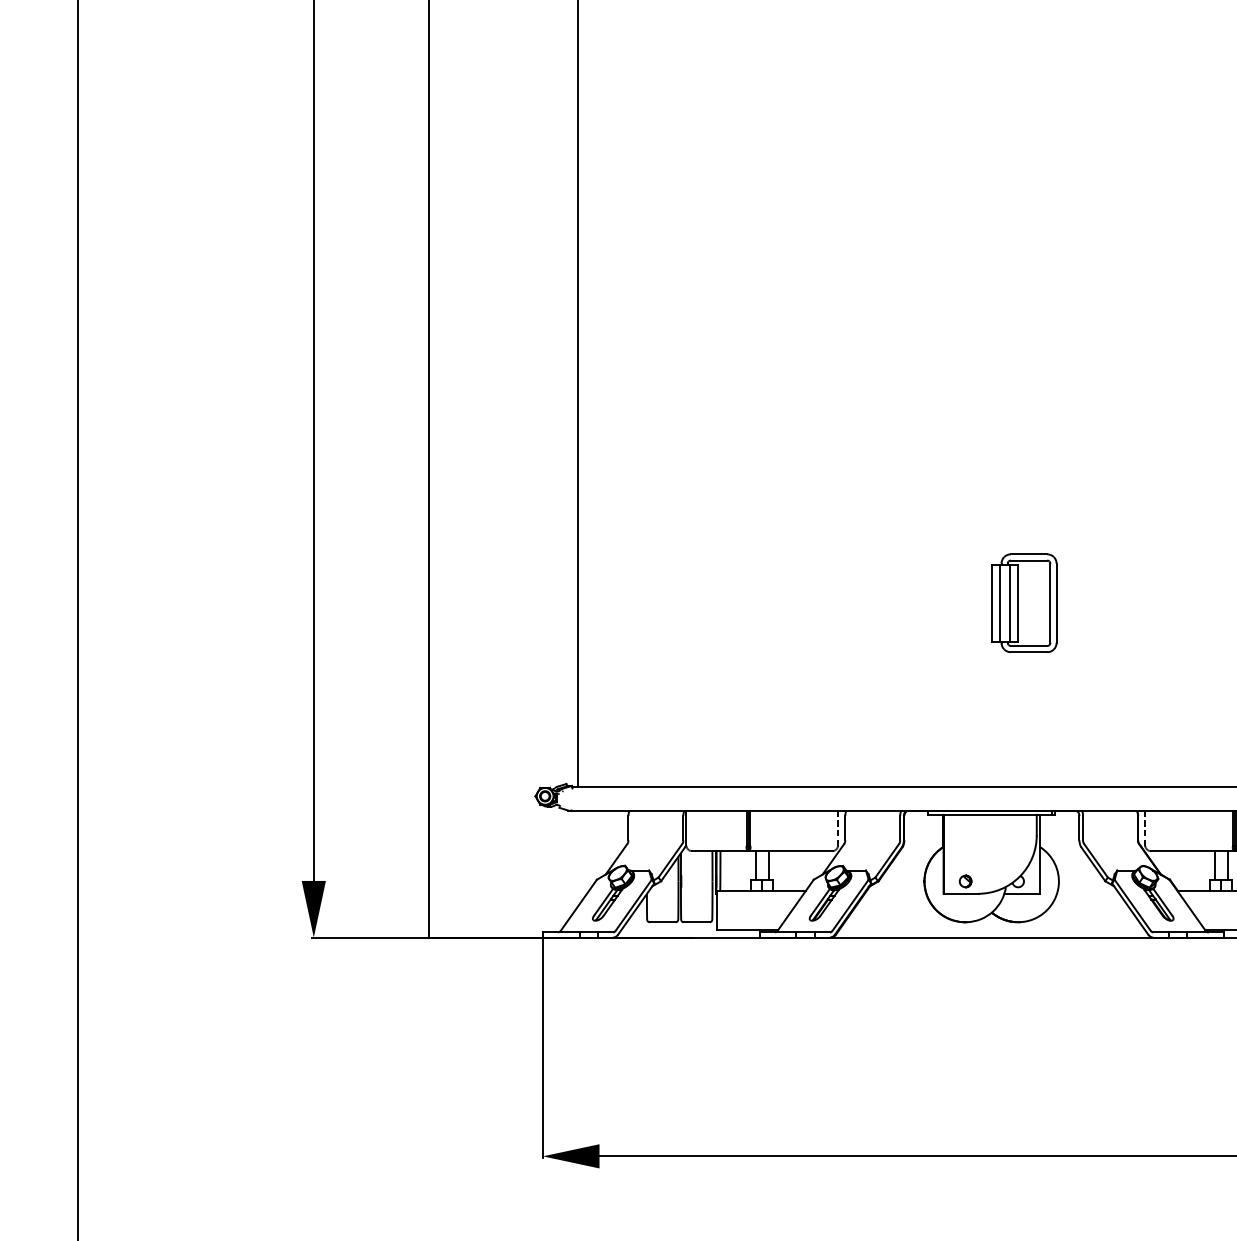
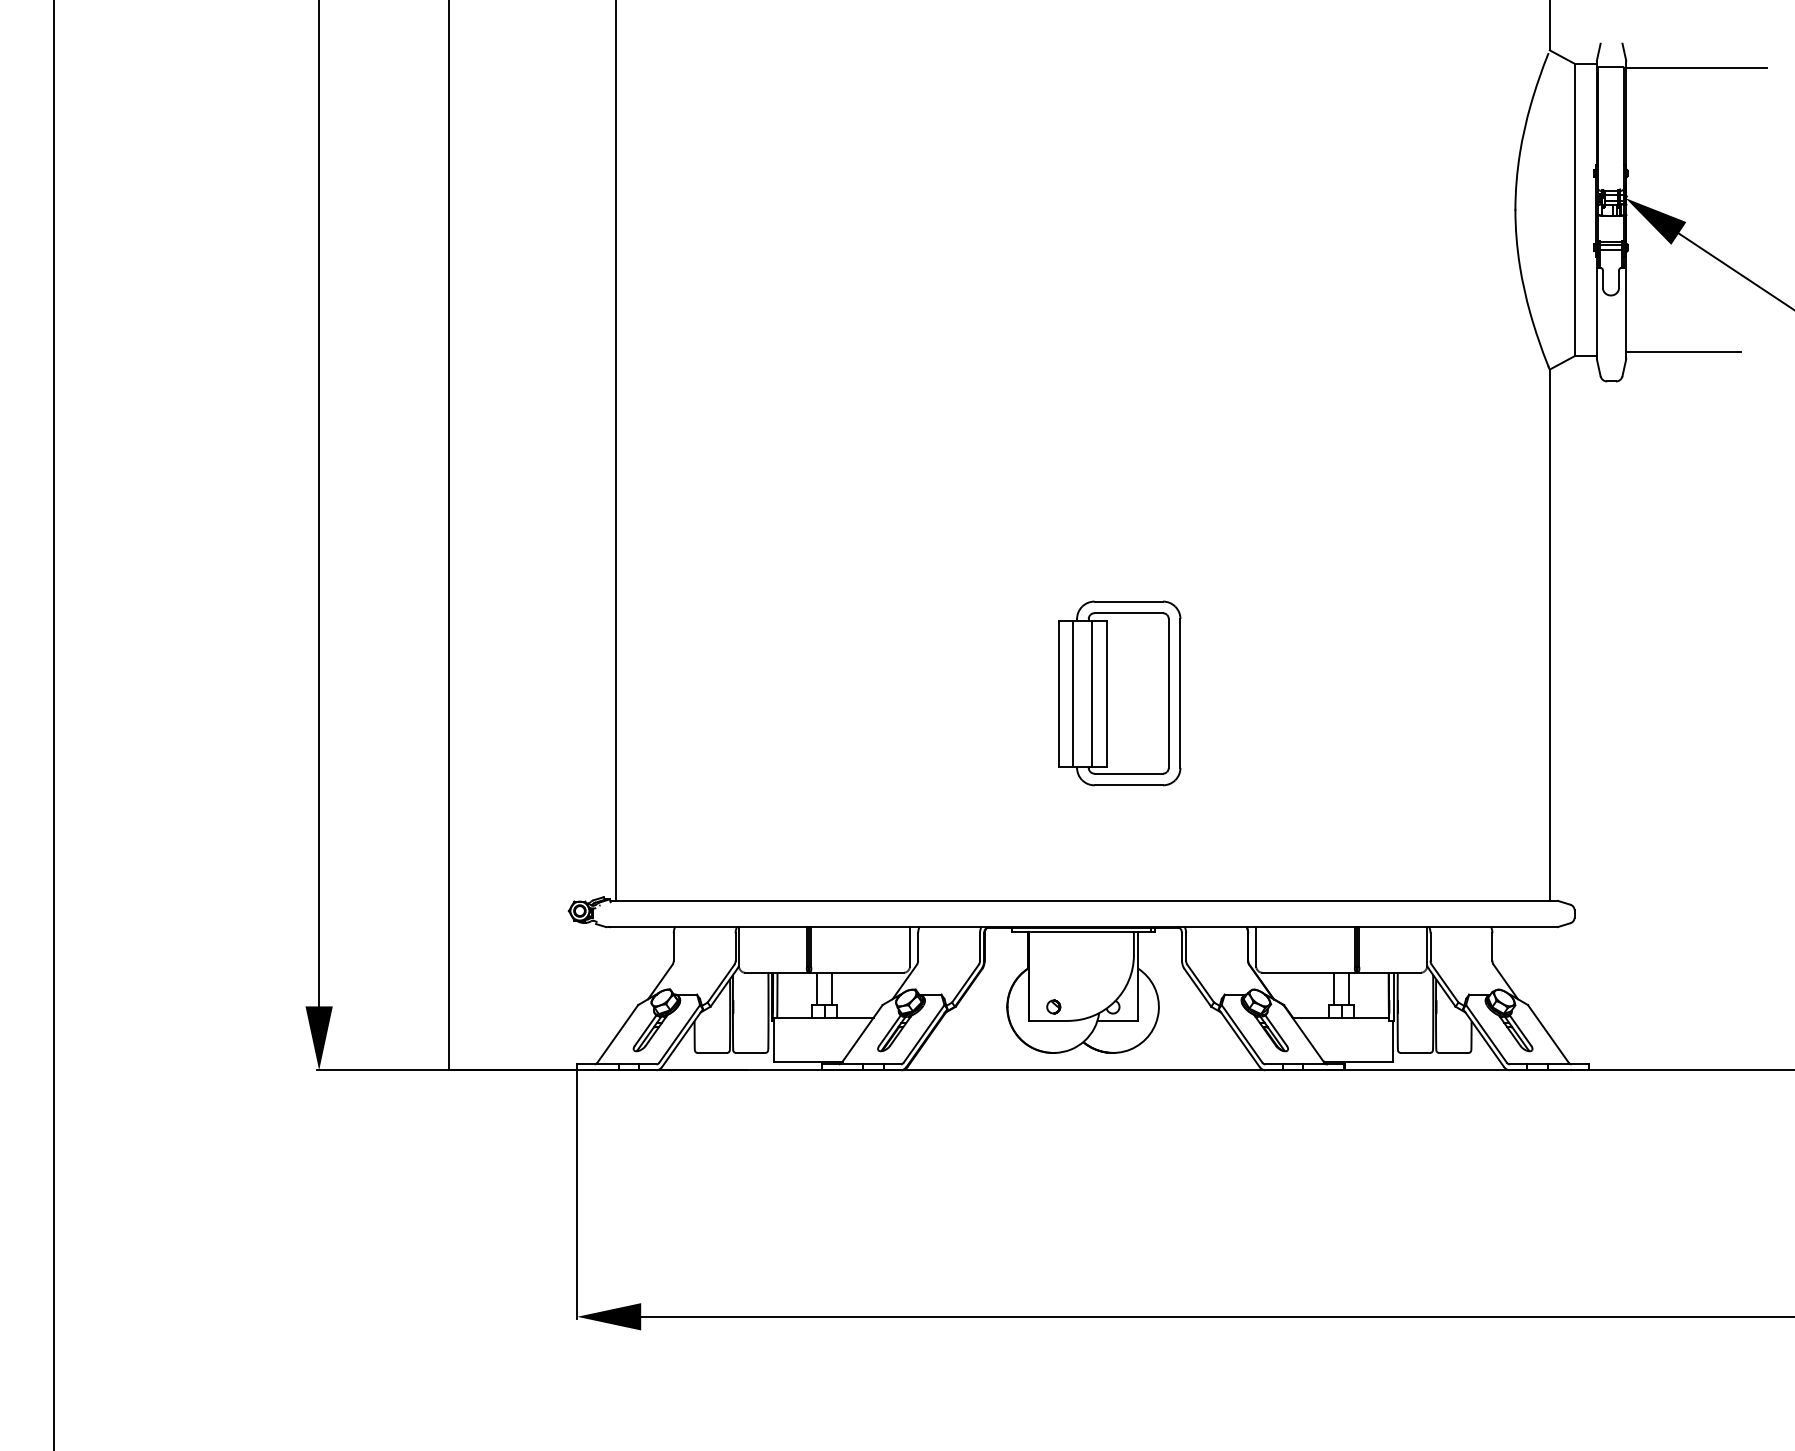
part: (1023, 603) -> (1119, 693), size x1.67
line: (838, 827) -> (910, 946), dashed -> solid
line: (1145, 827) -> (1256, 946), dashed -> solid

